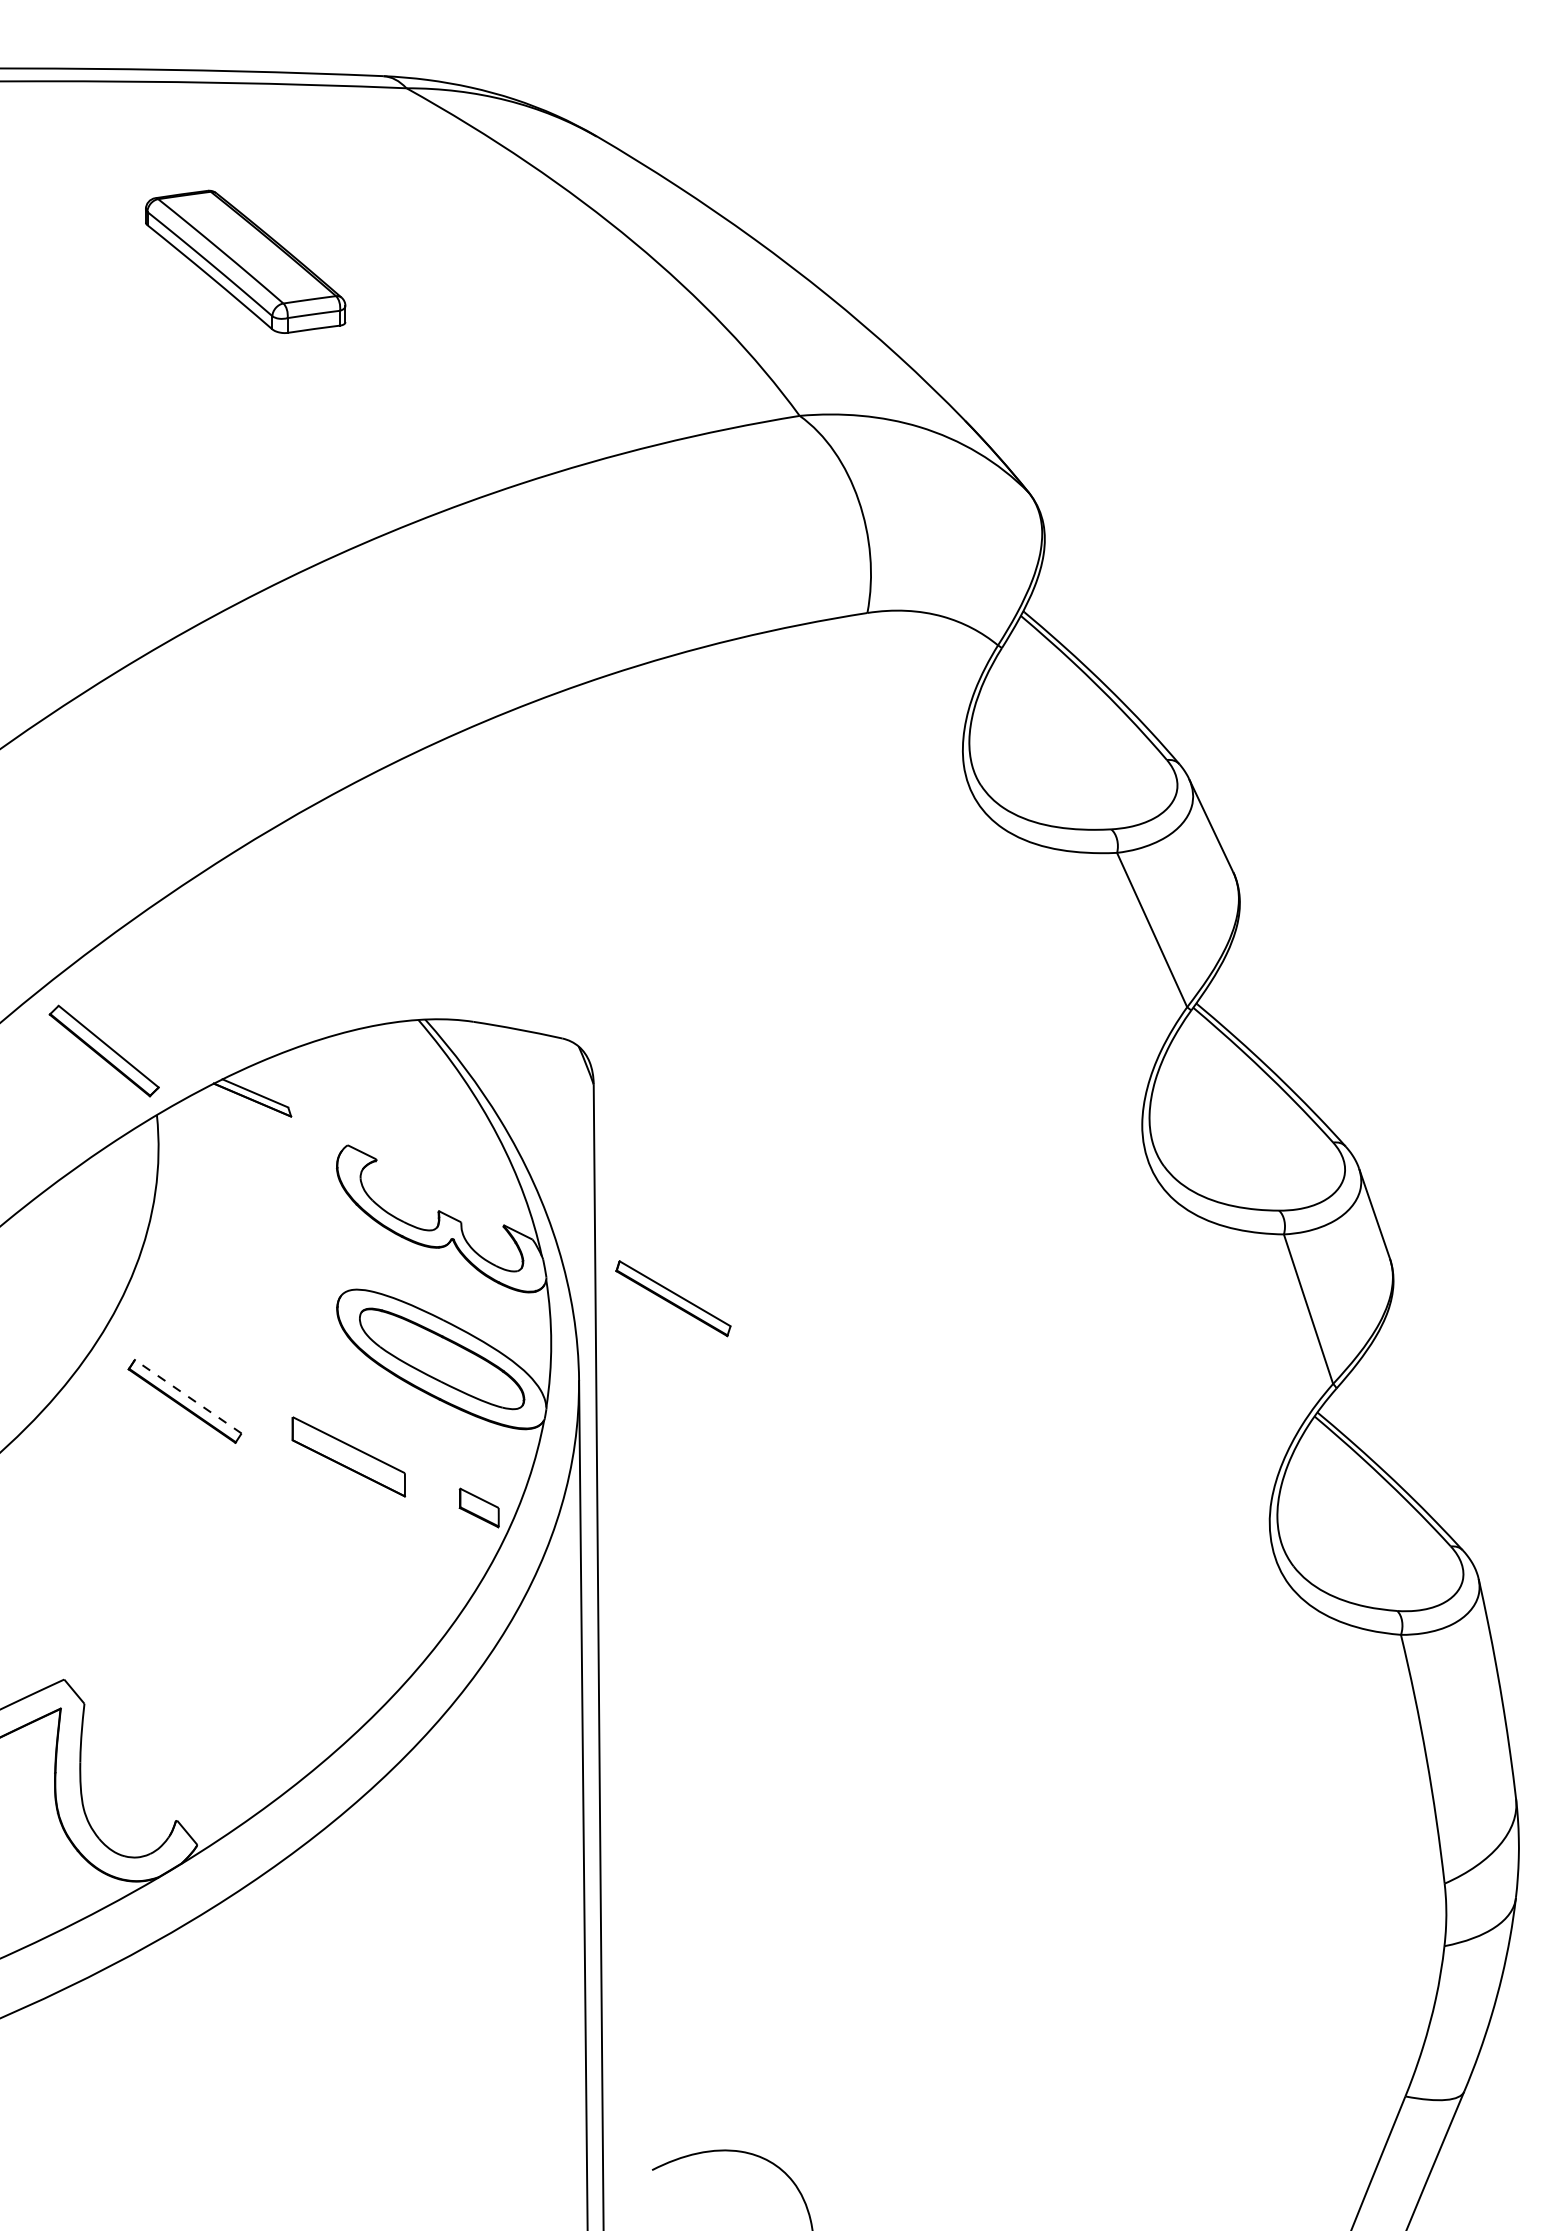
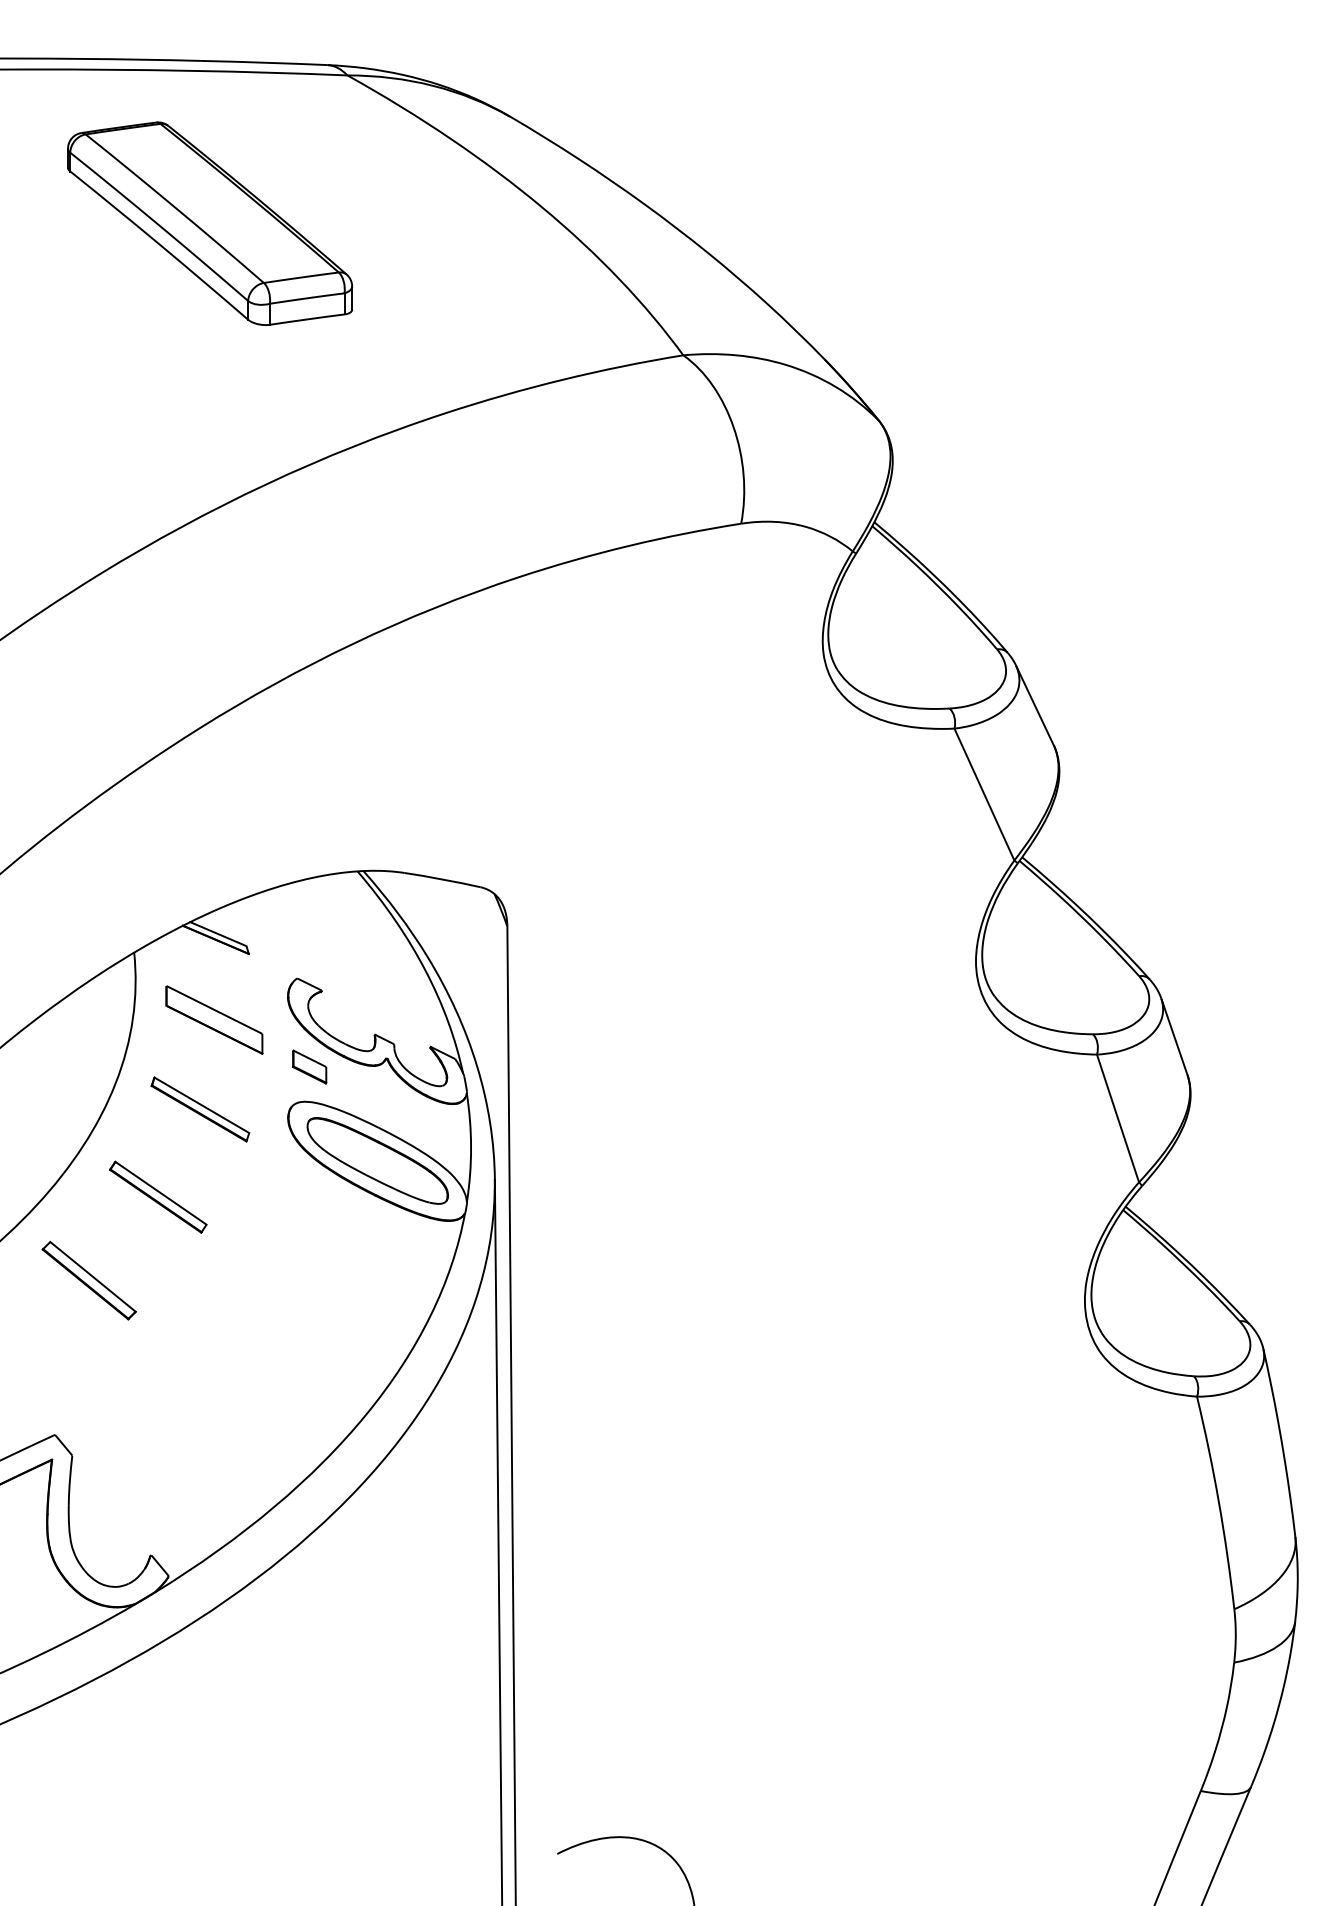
part: (245, 261) -> (209, 223), size x1.67
part: (103, 1050) -> (88, 1280), moved
part: (673, 1298) -> (200, 1109), moved
line: (188, 1396) -> (161, 1193), dashed -> solid
part: (348, 1456) -> (214, 1019), moved
part: (478, 1507) -> (308, 1066), moved

